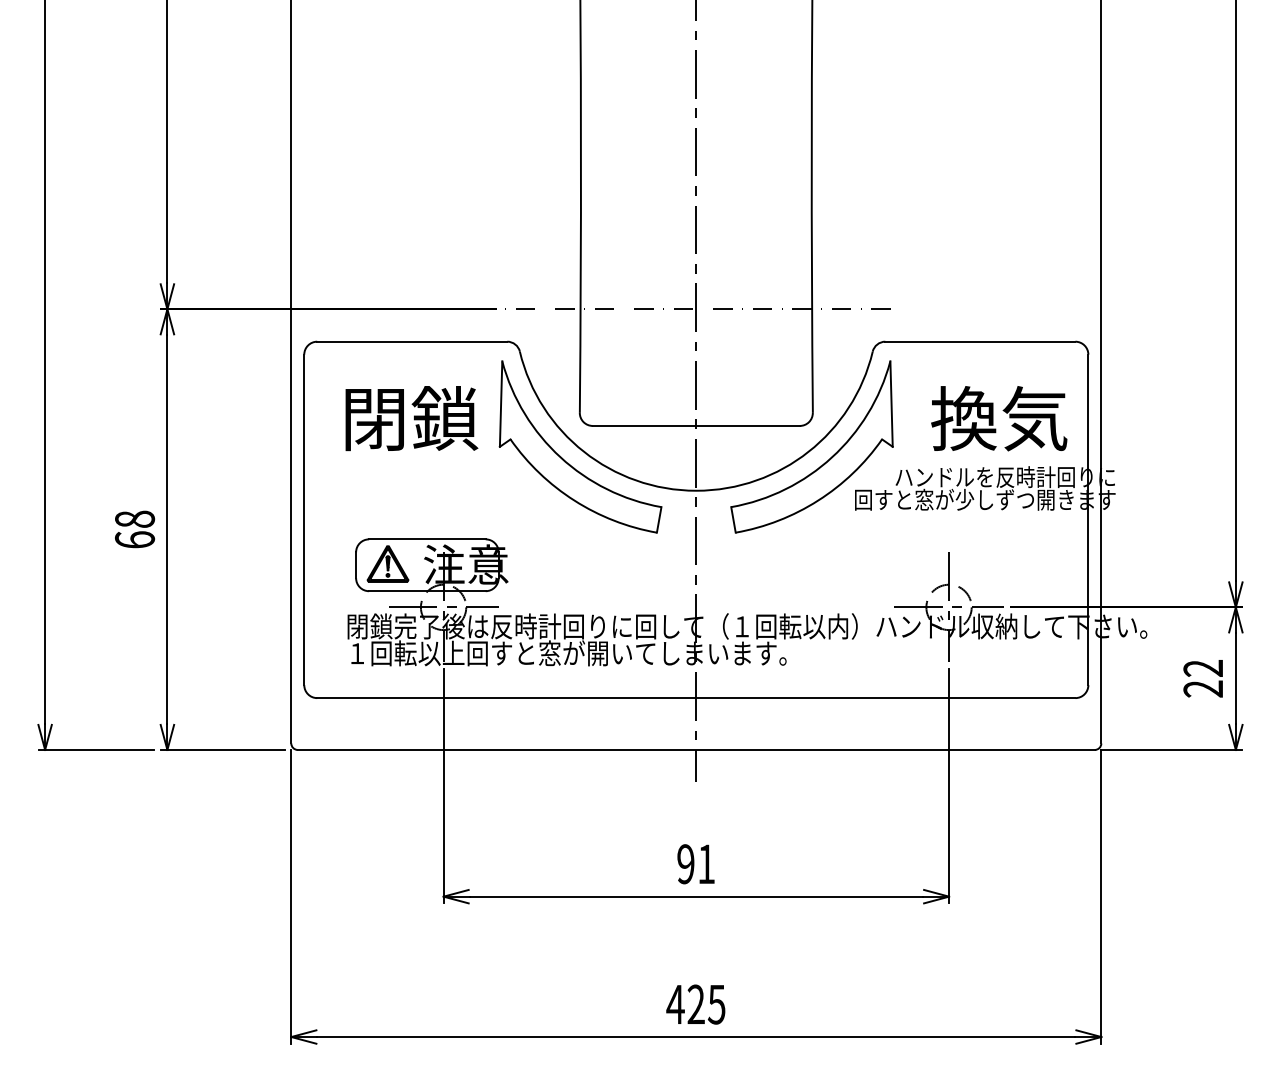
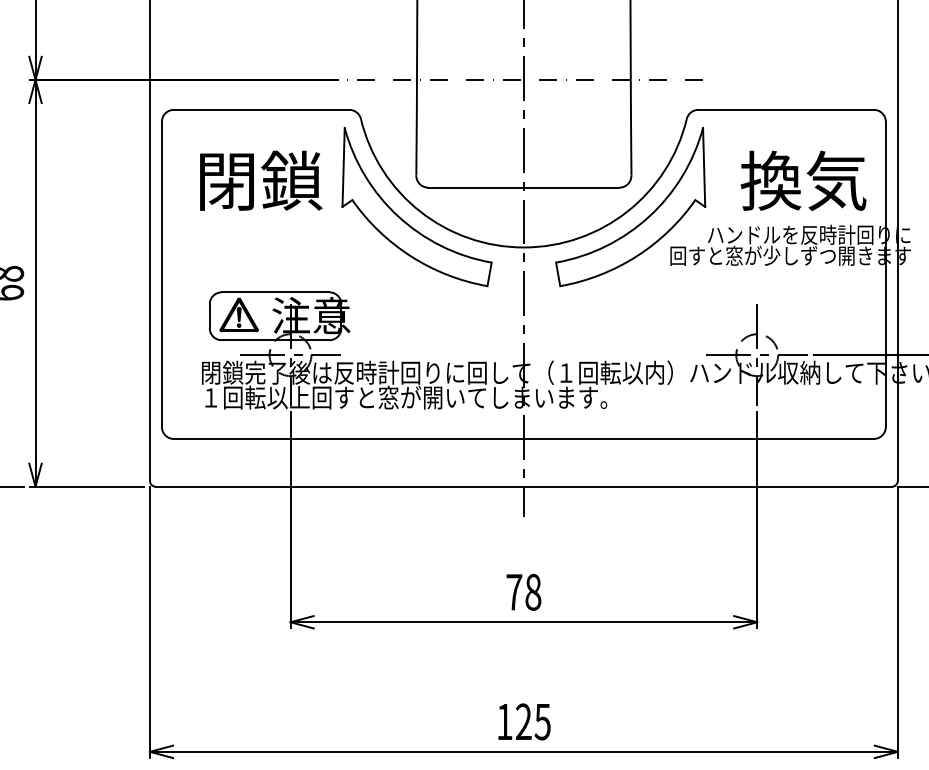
text: (696, 864) -> (524, 592), 91 -> 78
text: (675, 1004) -> (504, 721), 425 -> 125

